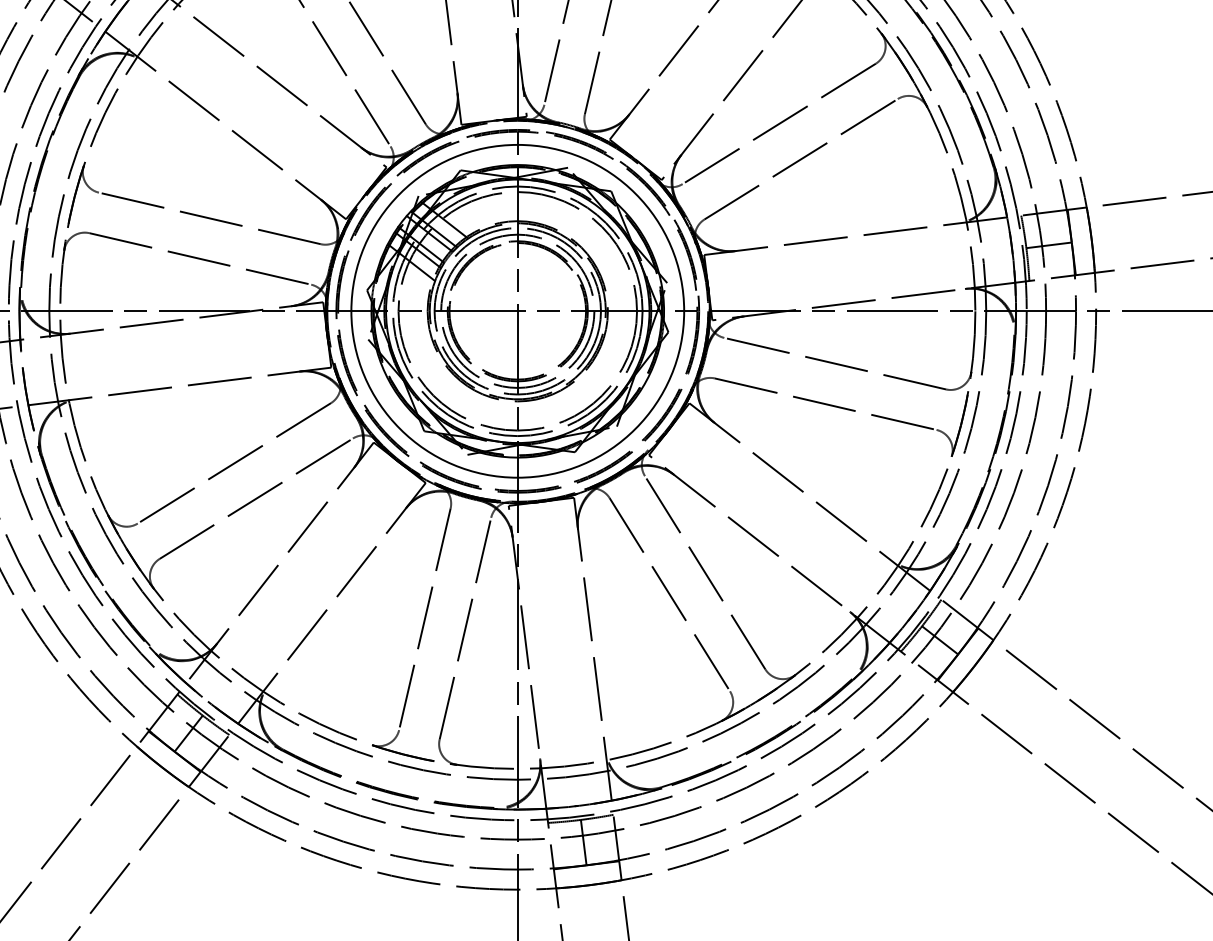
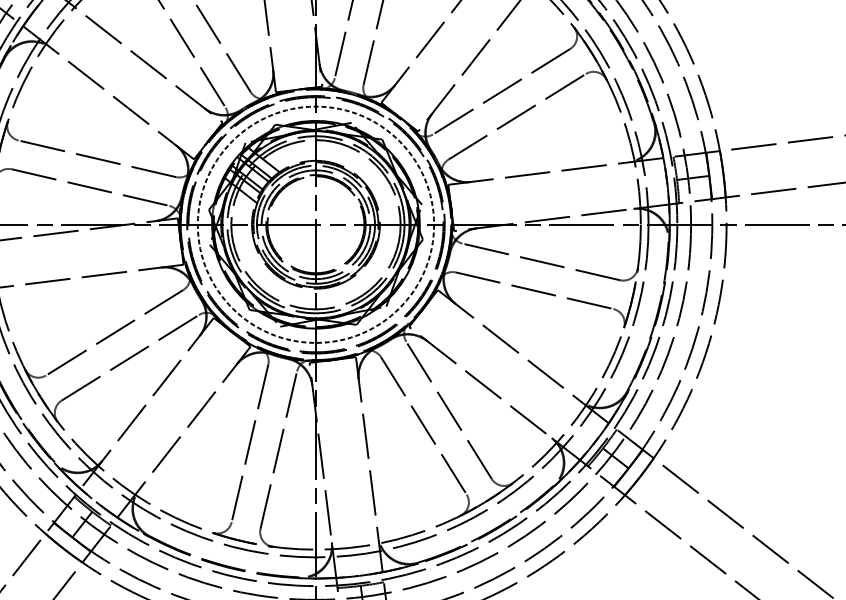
circle: (517, 310) -> (315, 224), solid -> dashed

